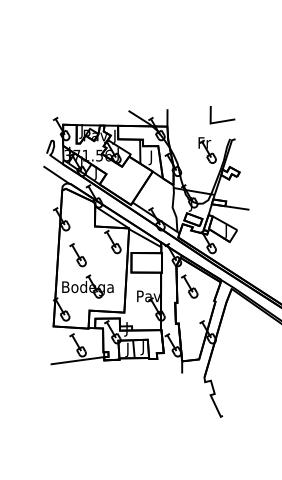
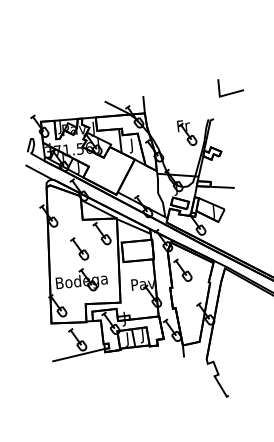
line: (222, 120) -> (231, 92), moved
part: (77, 255) -> (79, 249), moved

